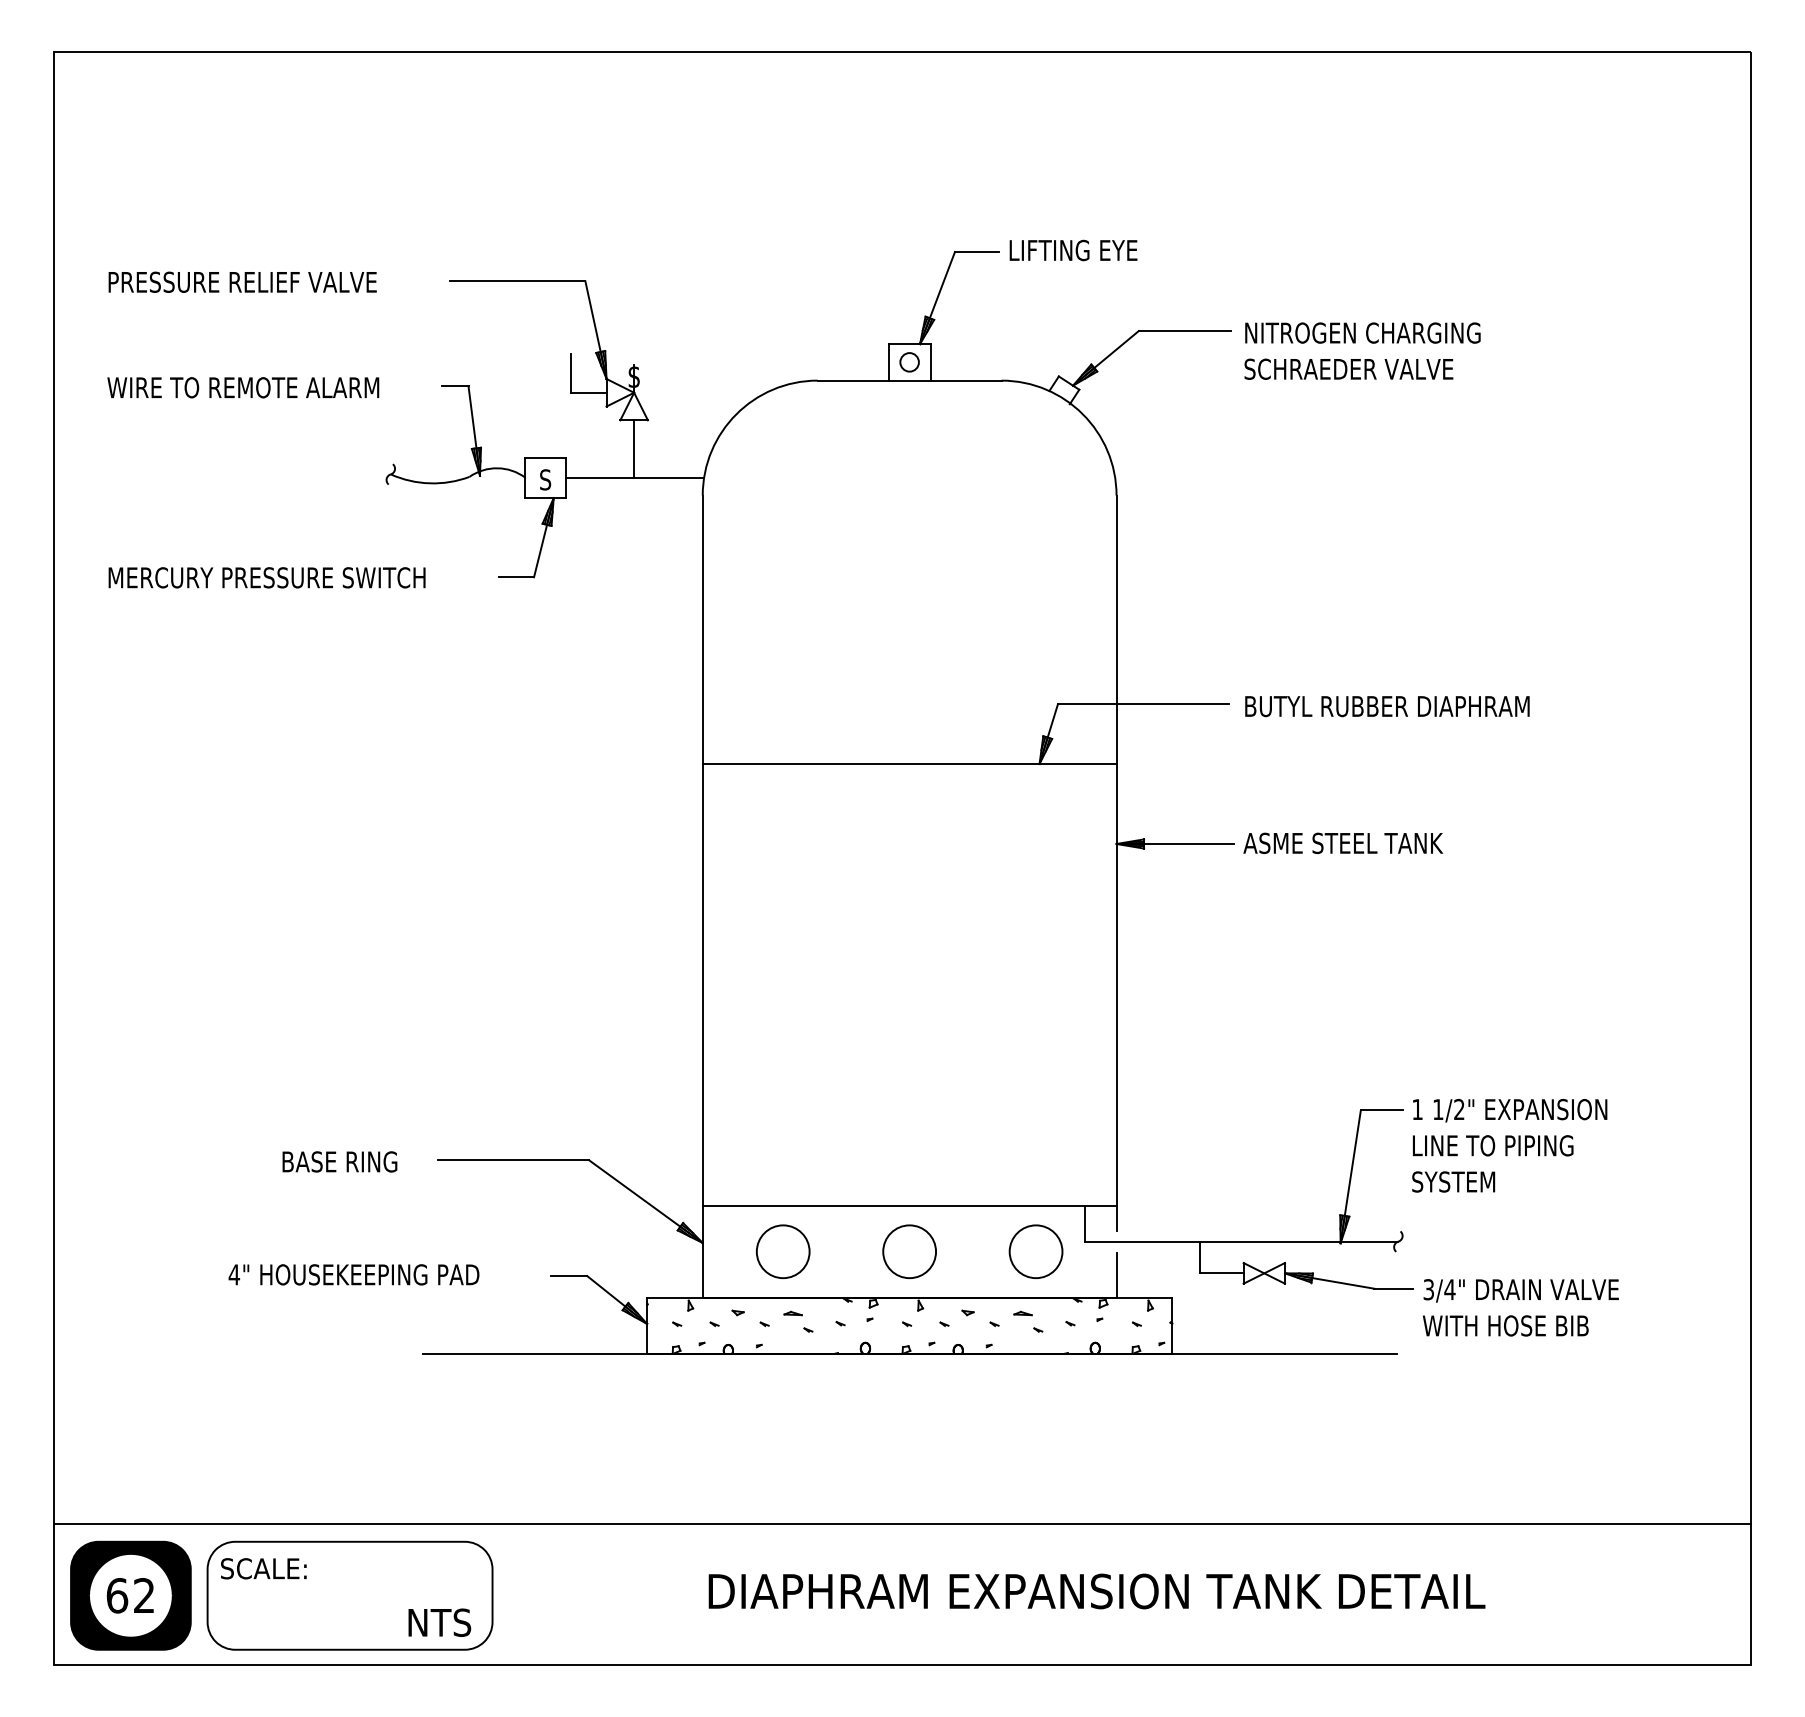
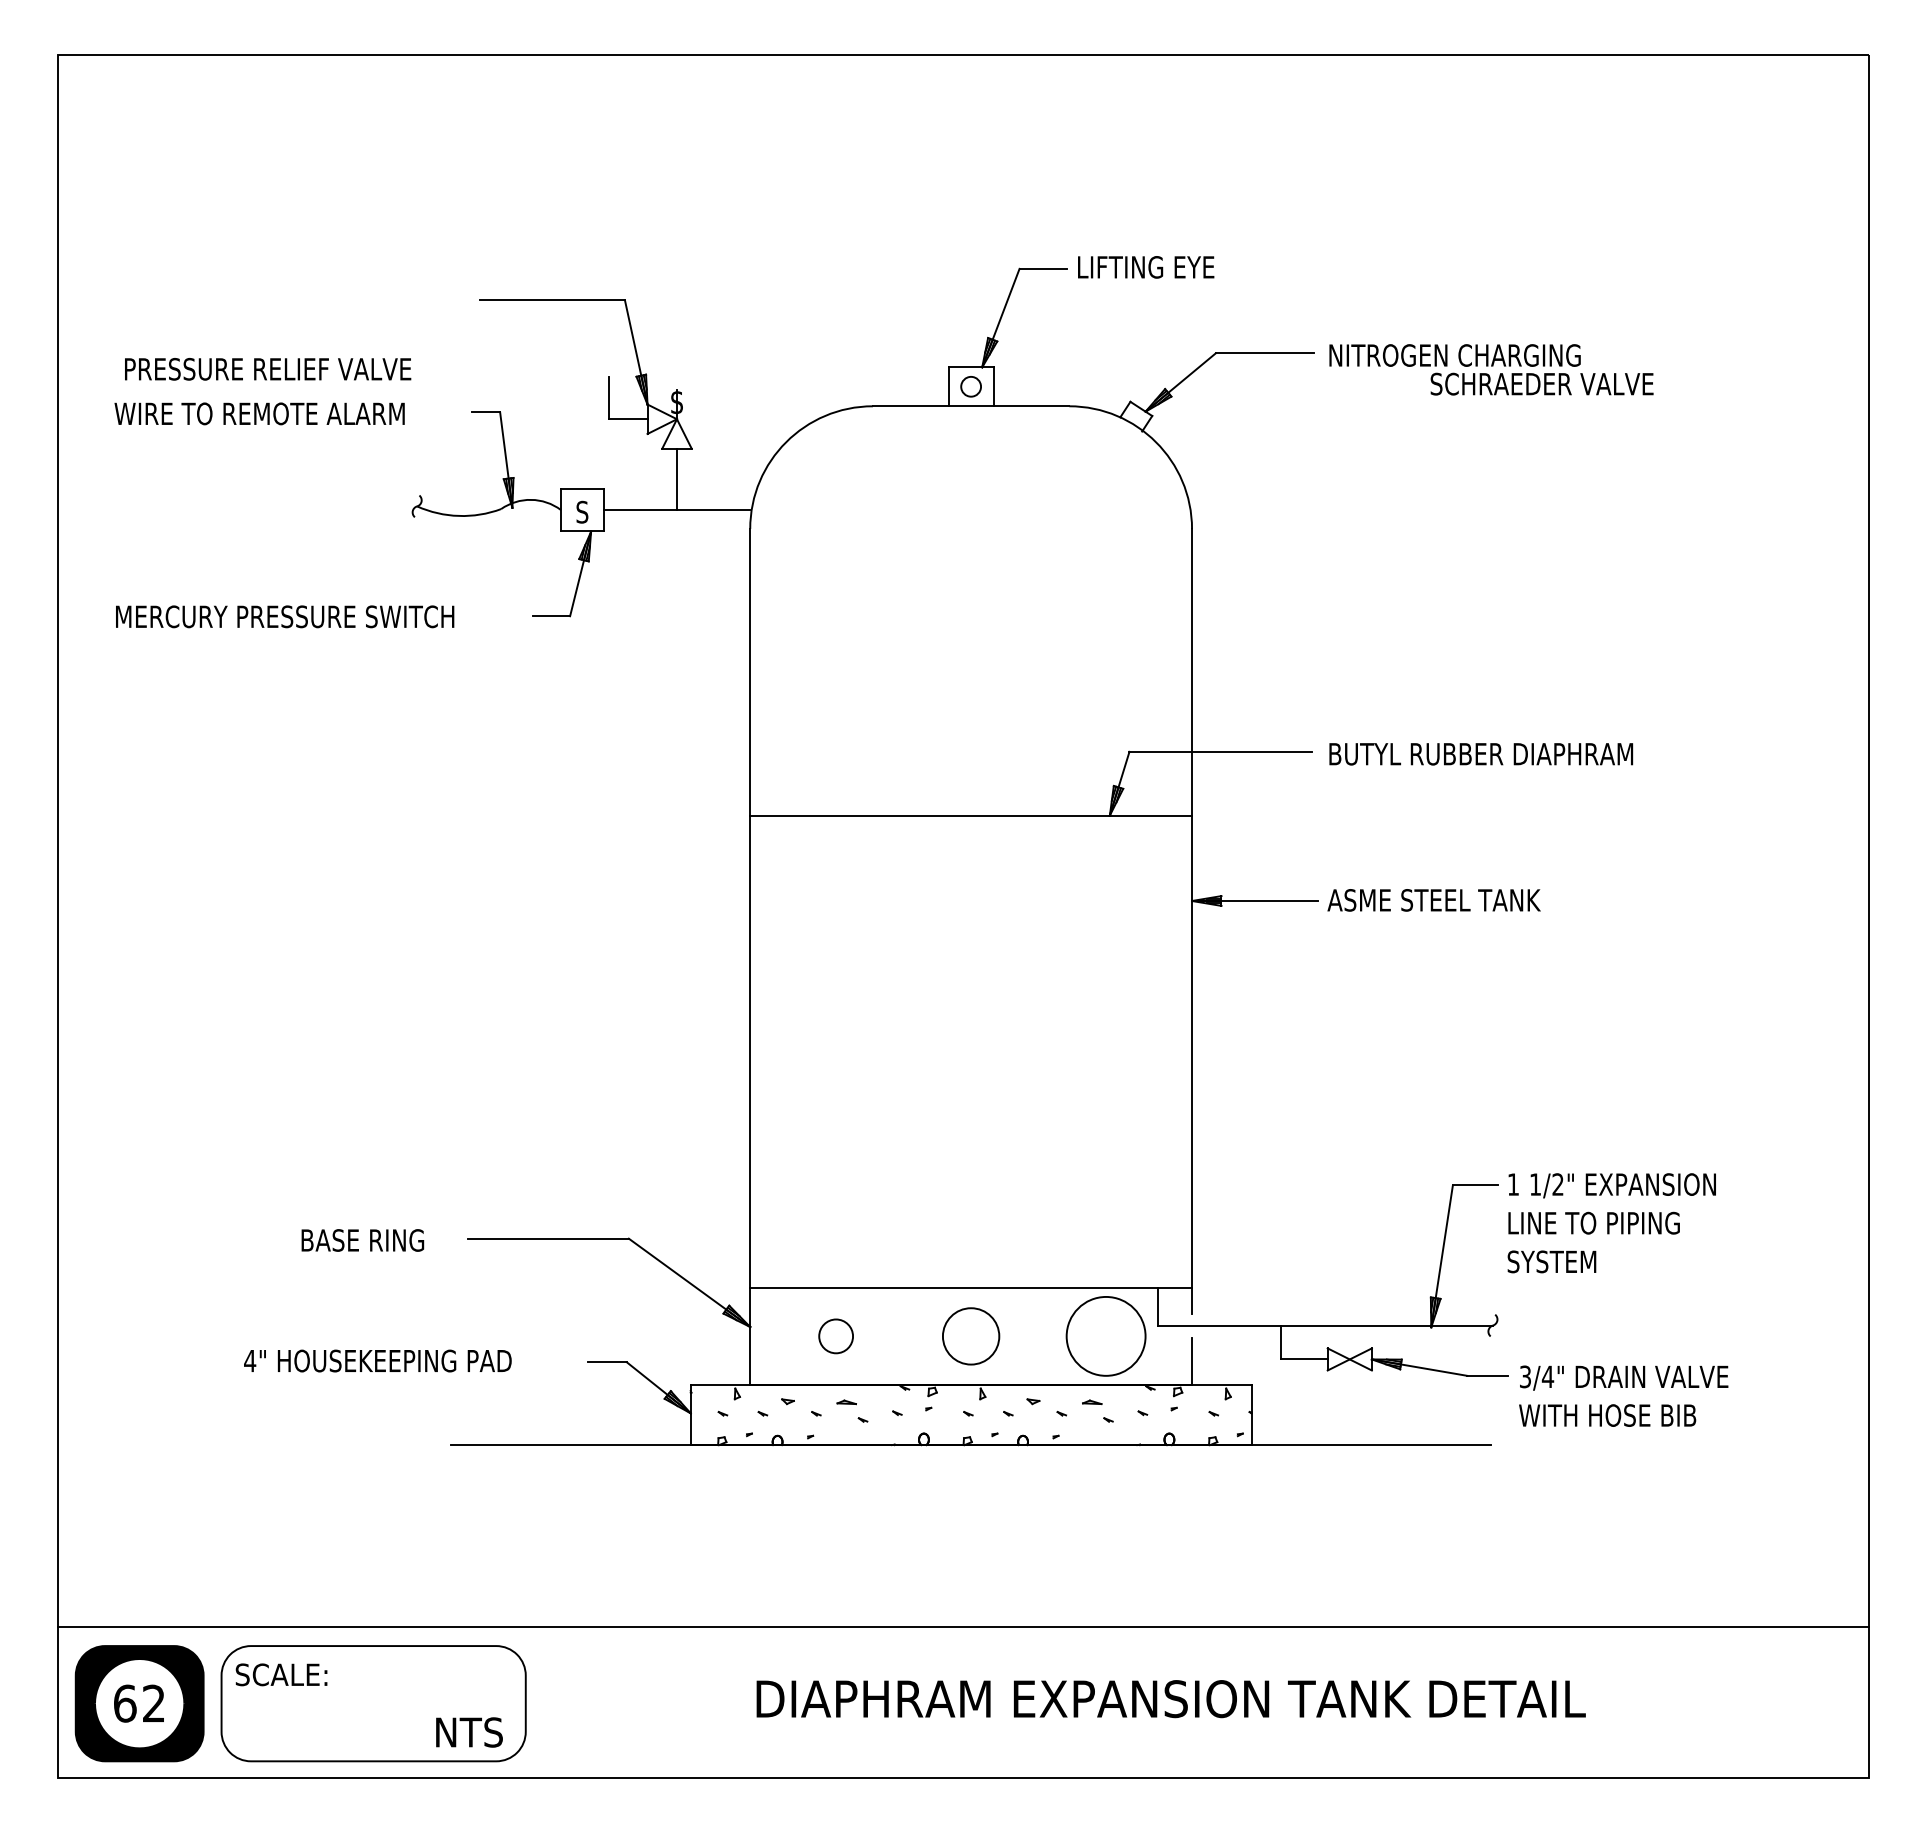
text: (243, 282) -> (268, 369), moved
text: (1348, 368) -> (1541, 383), moved
circle: (782, 1251) -> (835, 1336), size x0.6
circle: (1035, 1251) -> (1105, 1336), size x1.4

